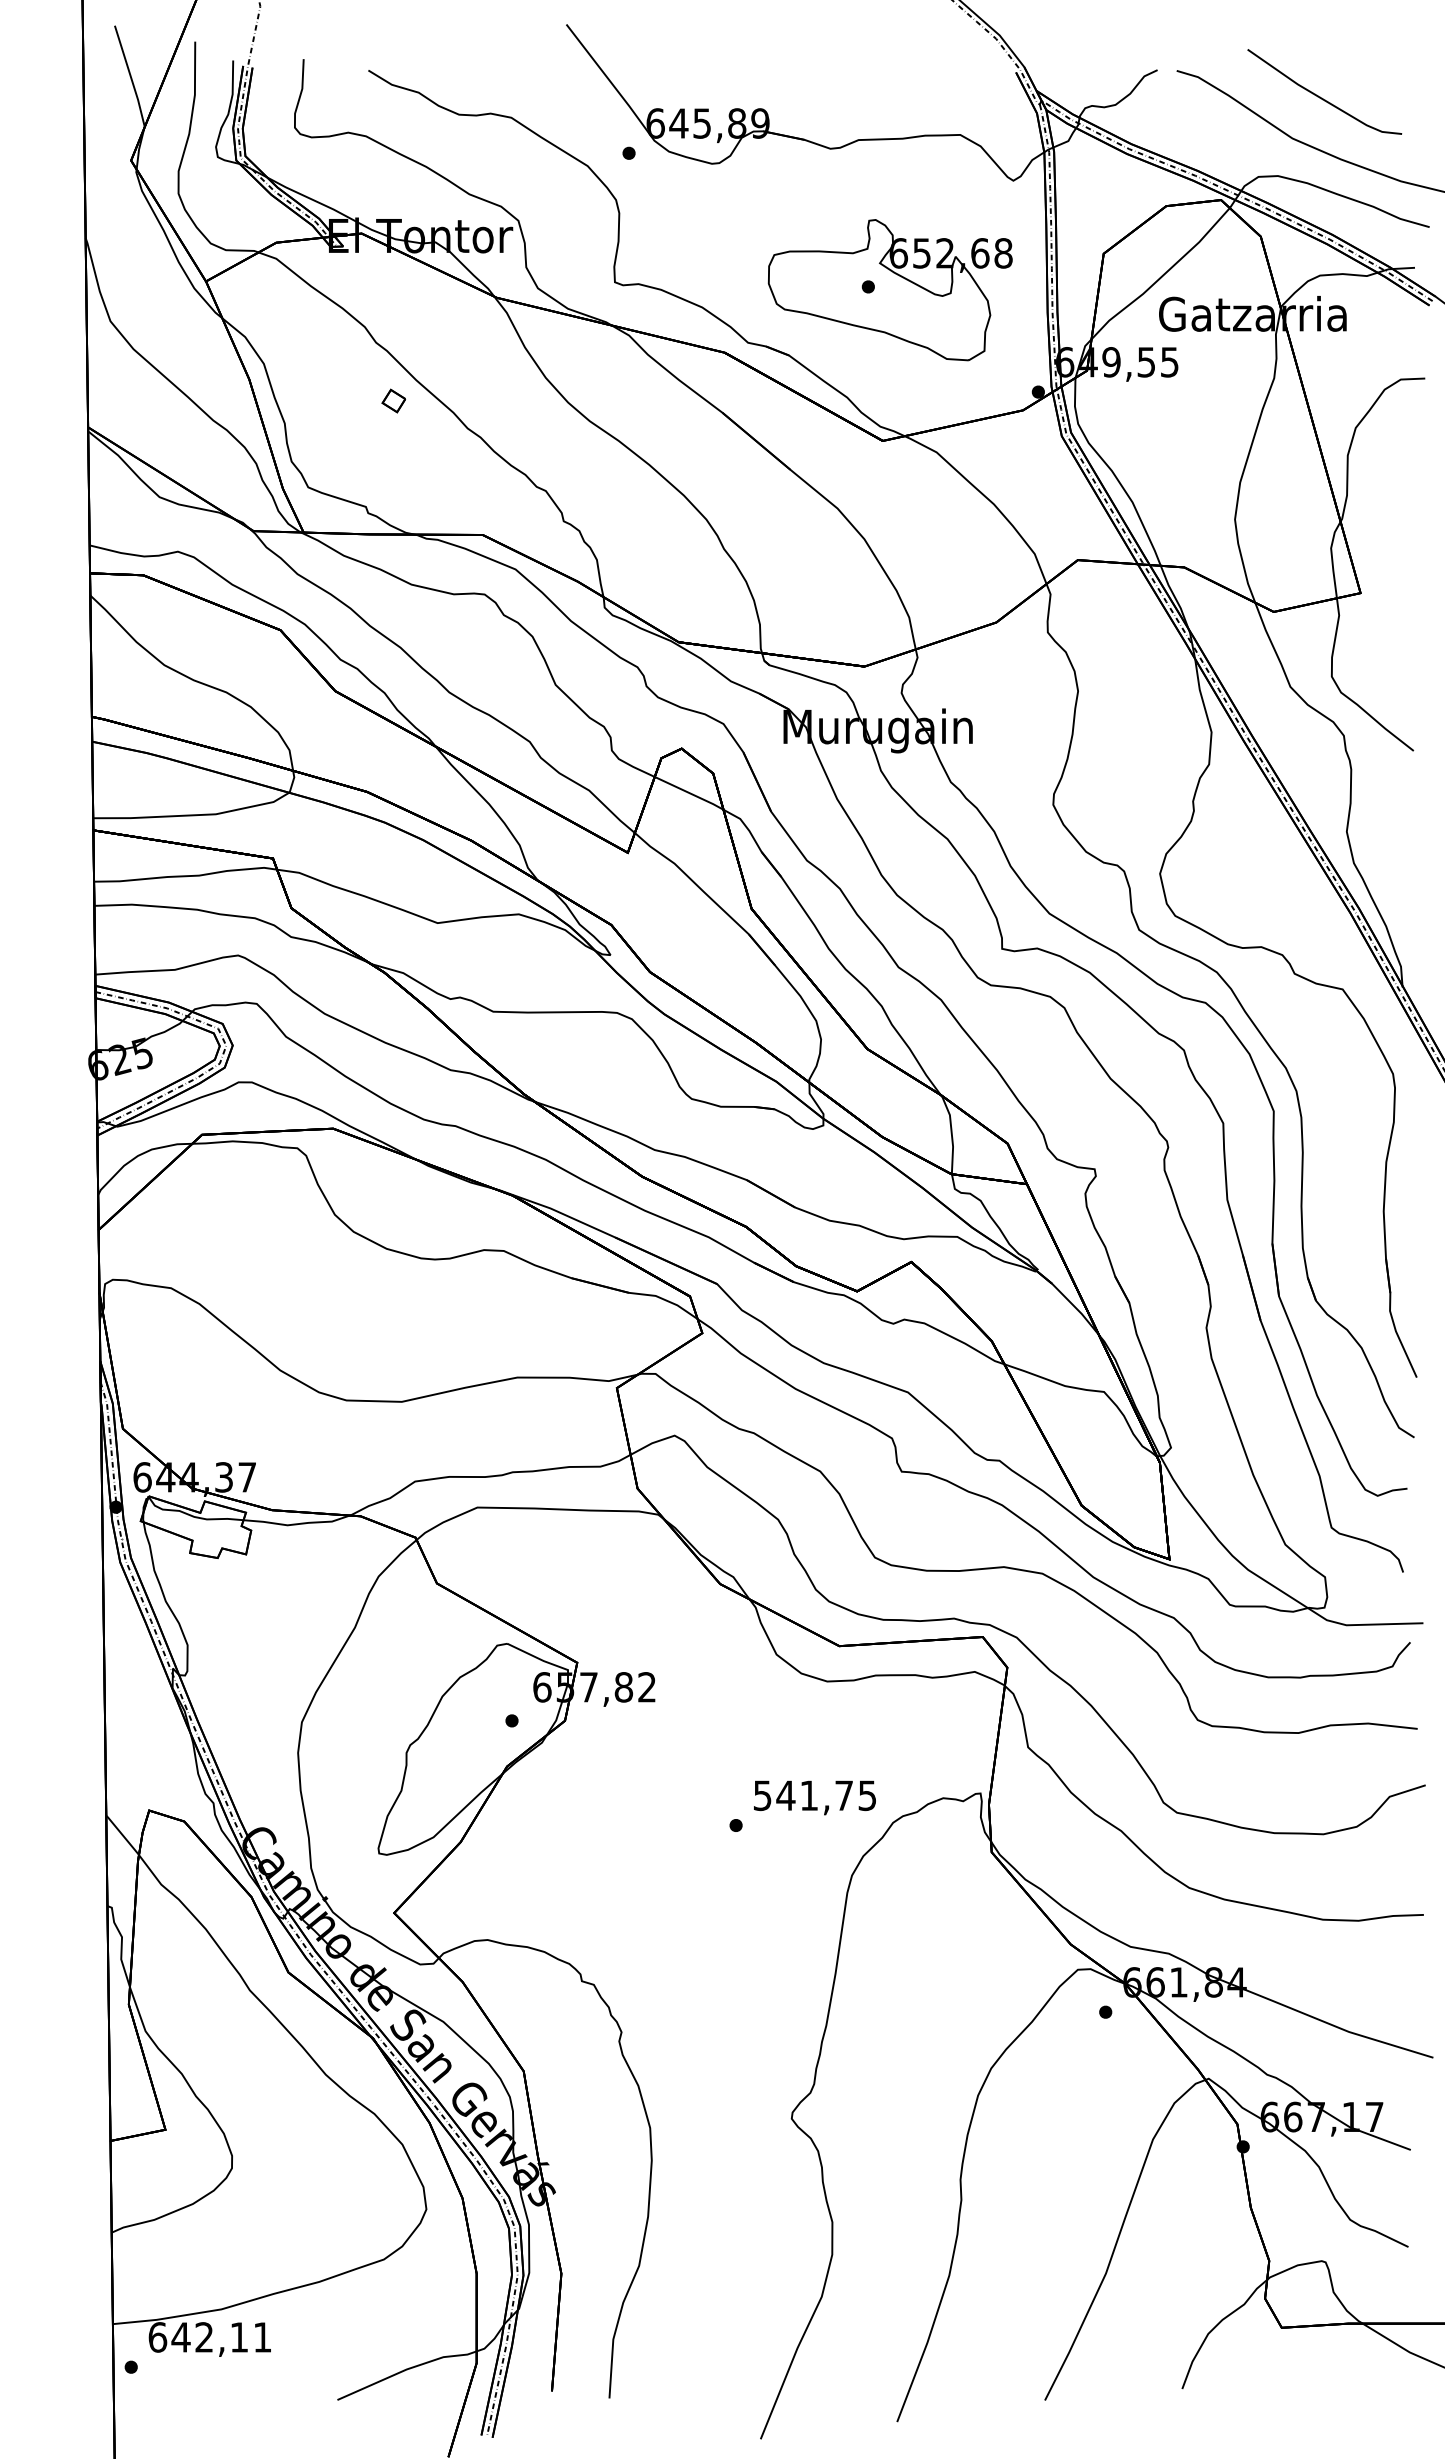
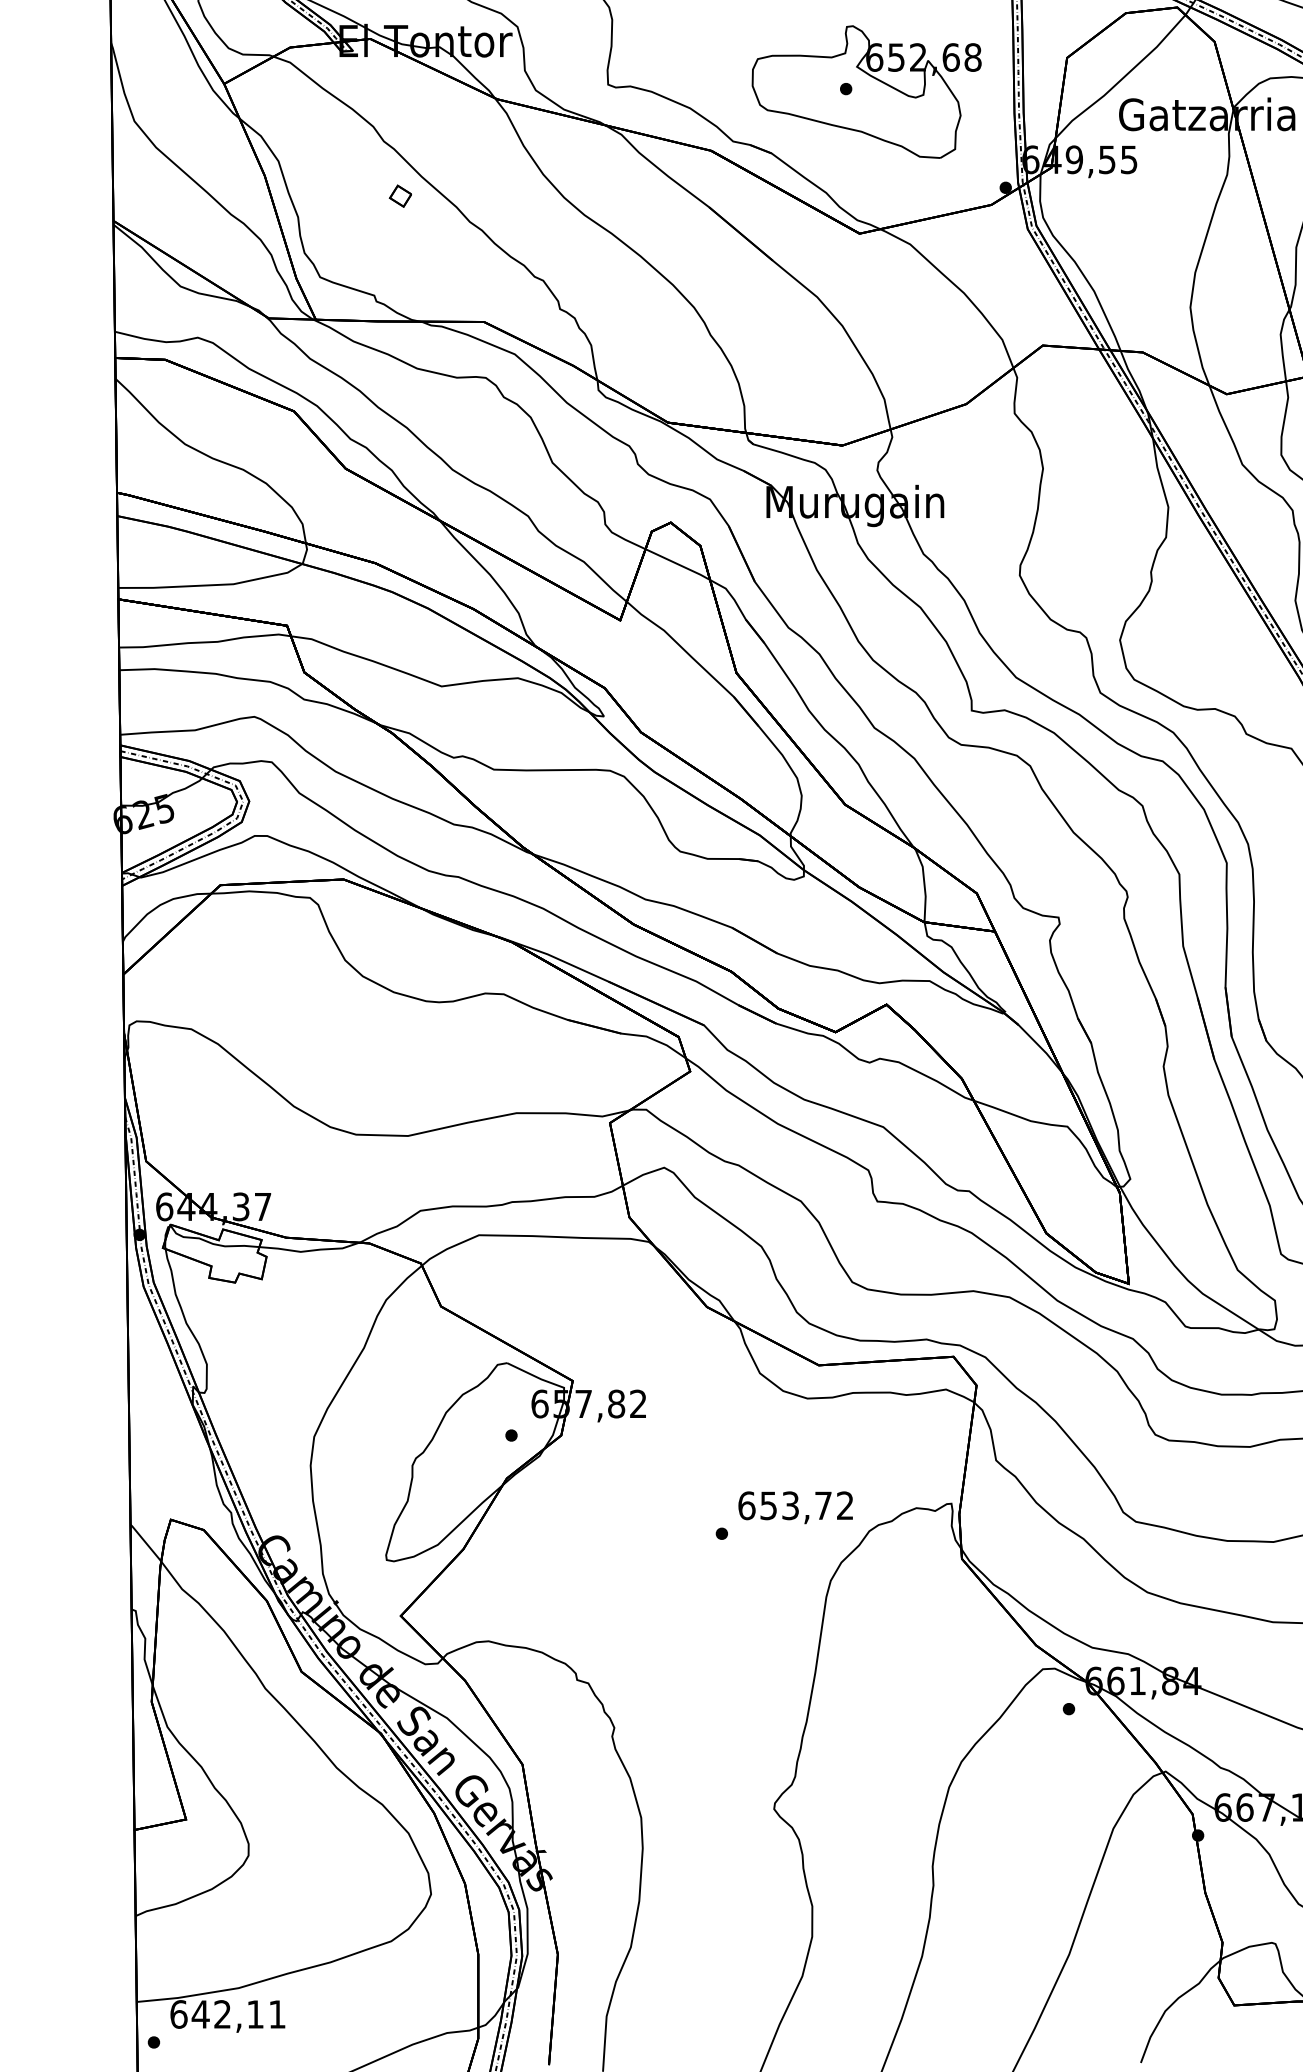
text: (814, 1795) -> (795, 1505), 541,75 -> 653,72

